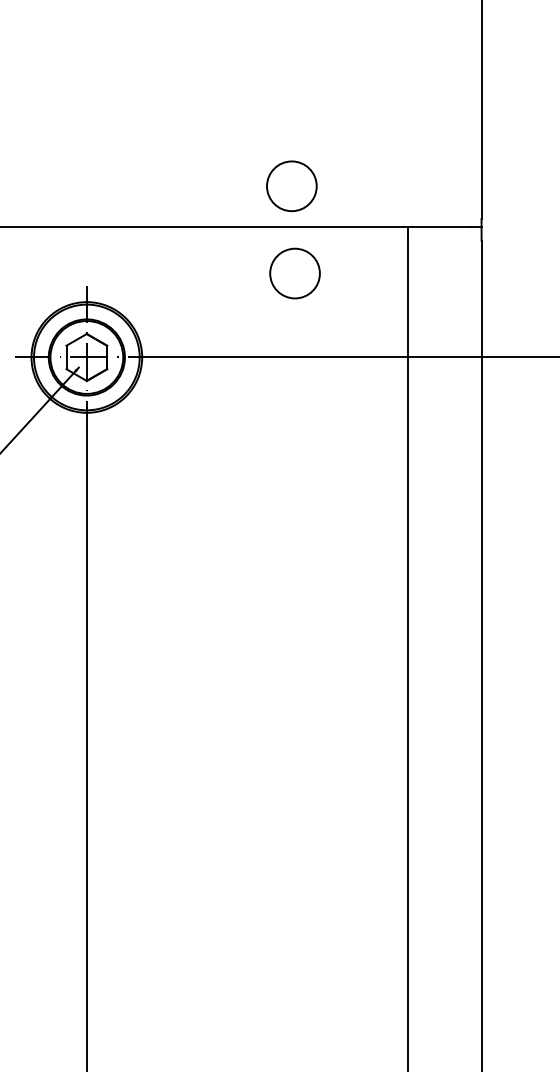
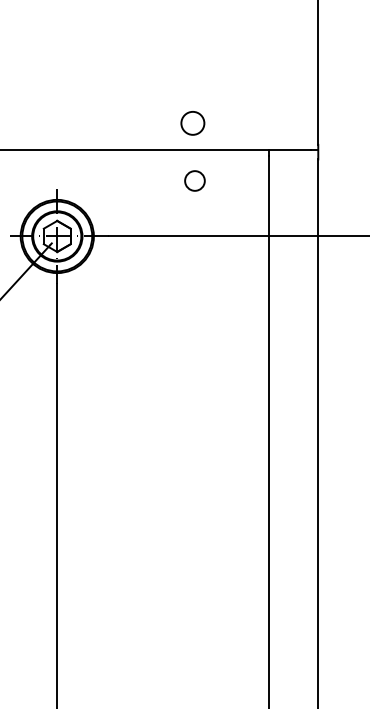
circle: (291, 186) -> (192, 123), size x0.7
circle: (294, 272) -> (194, 180), size x0.6

